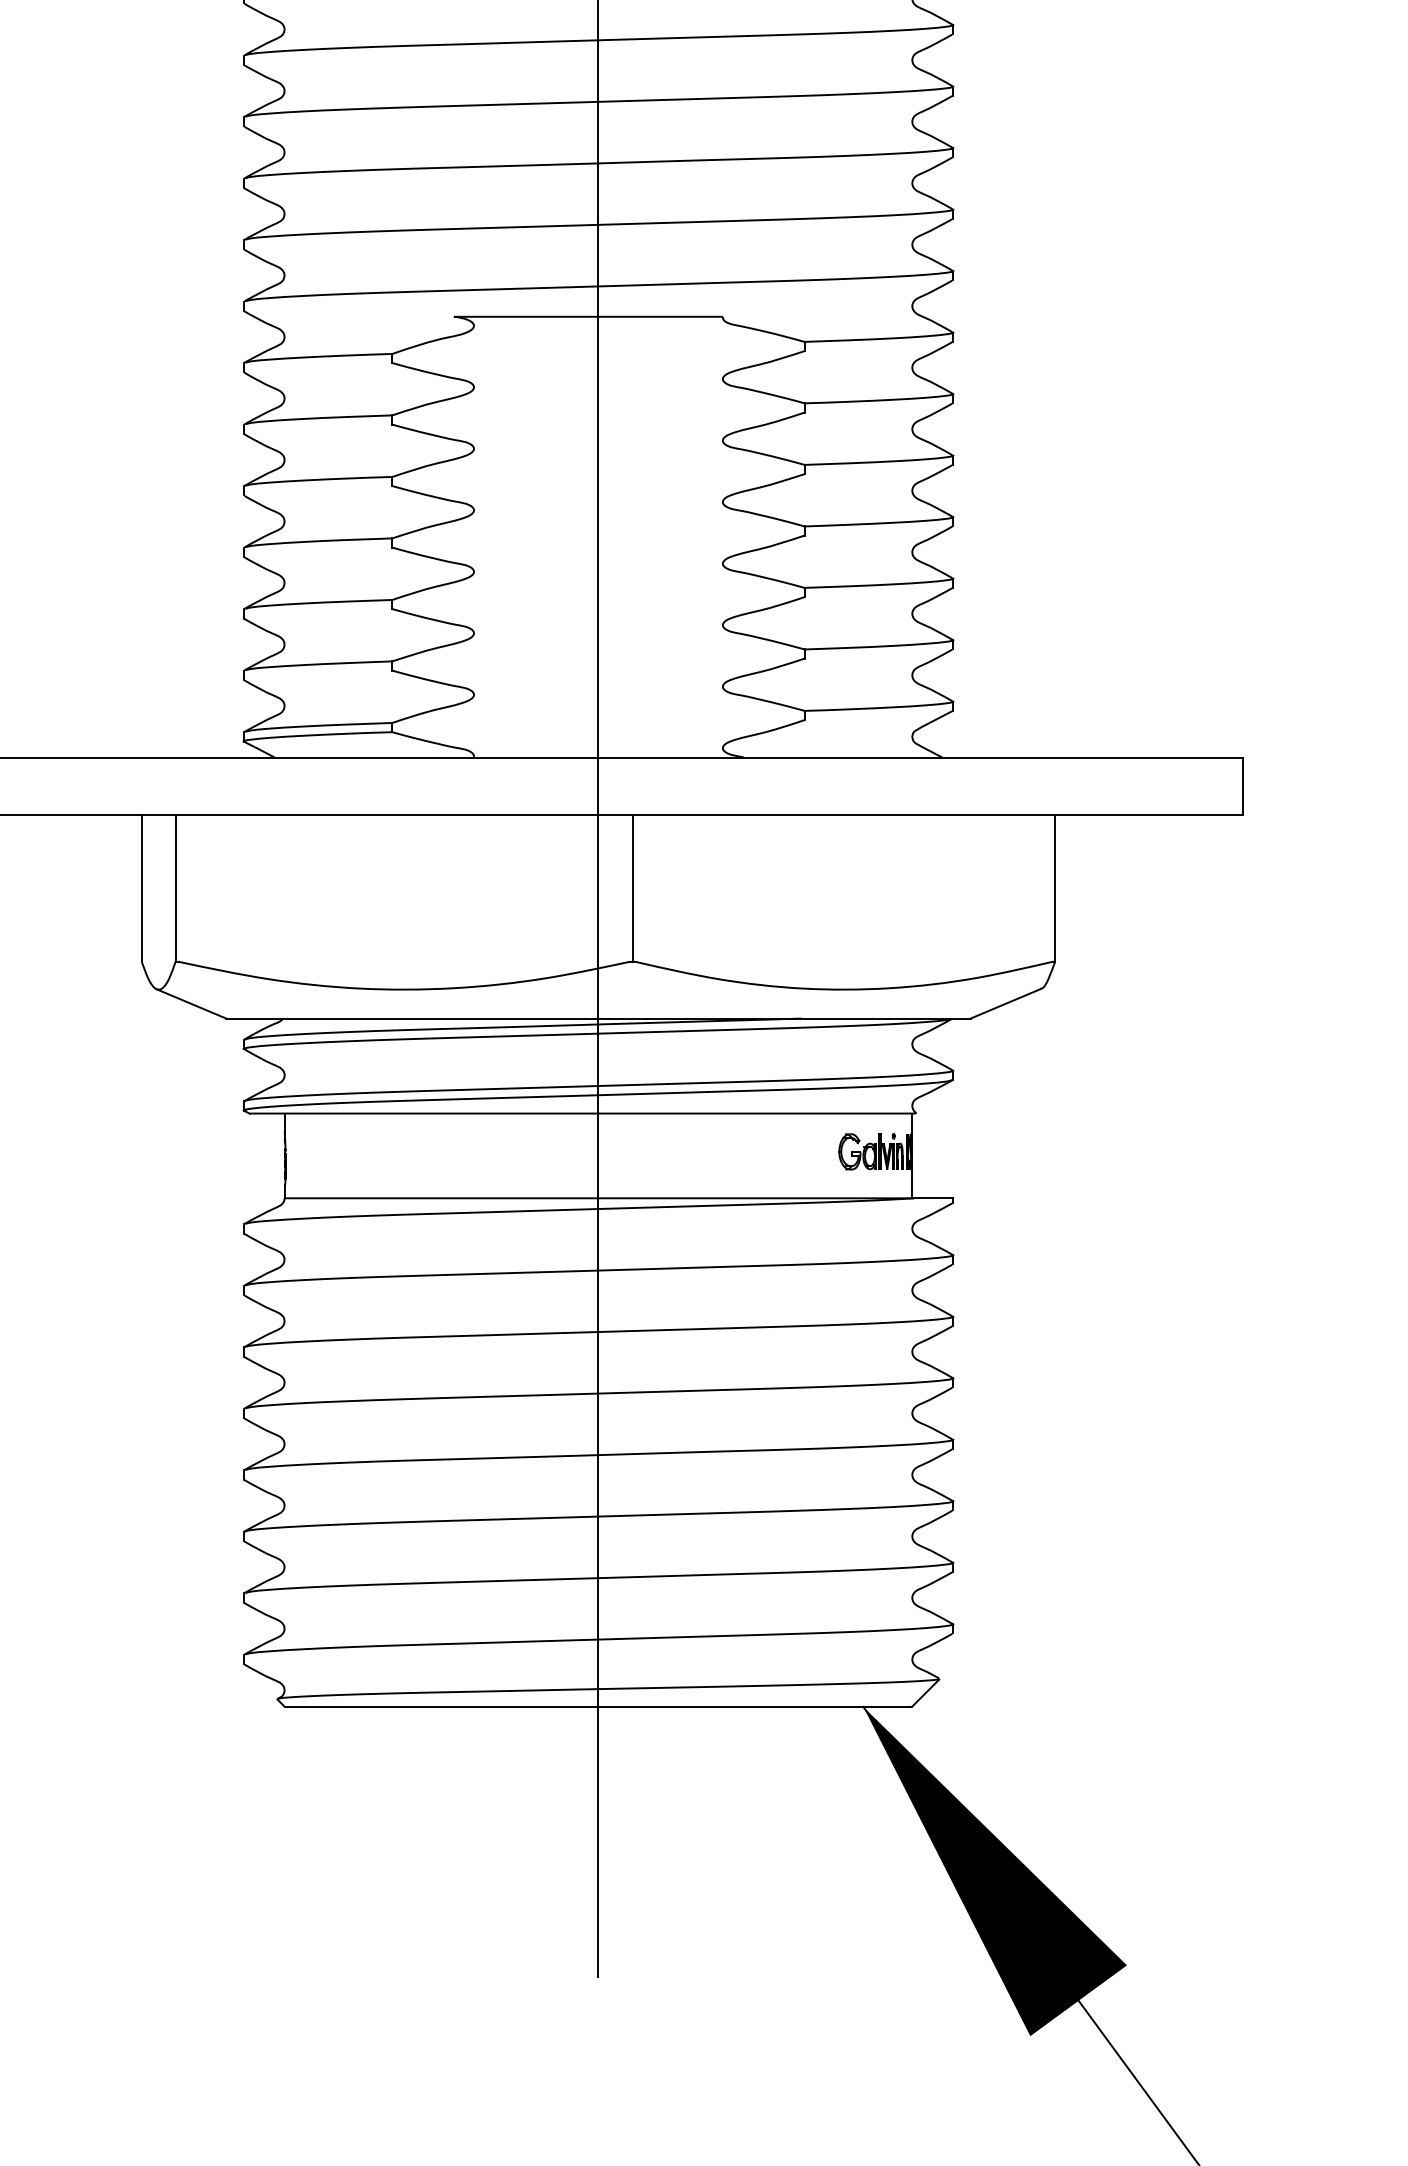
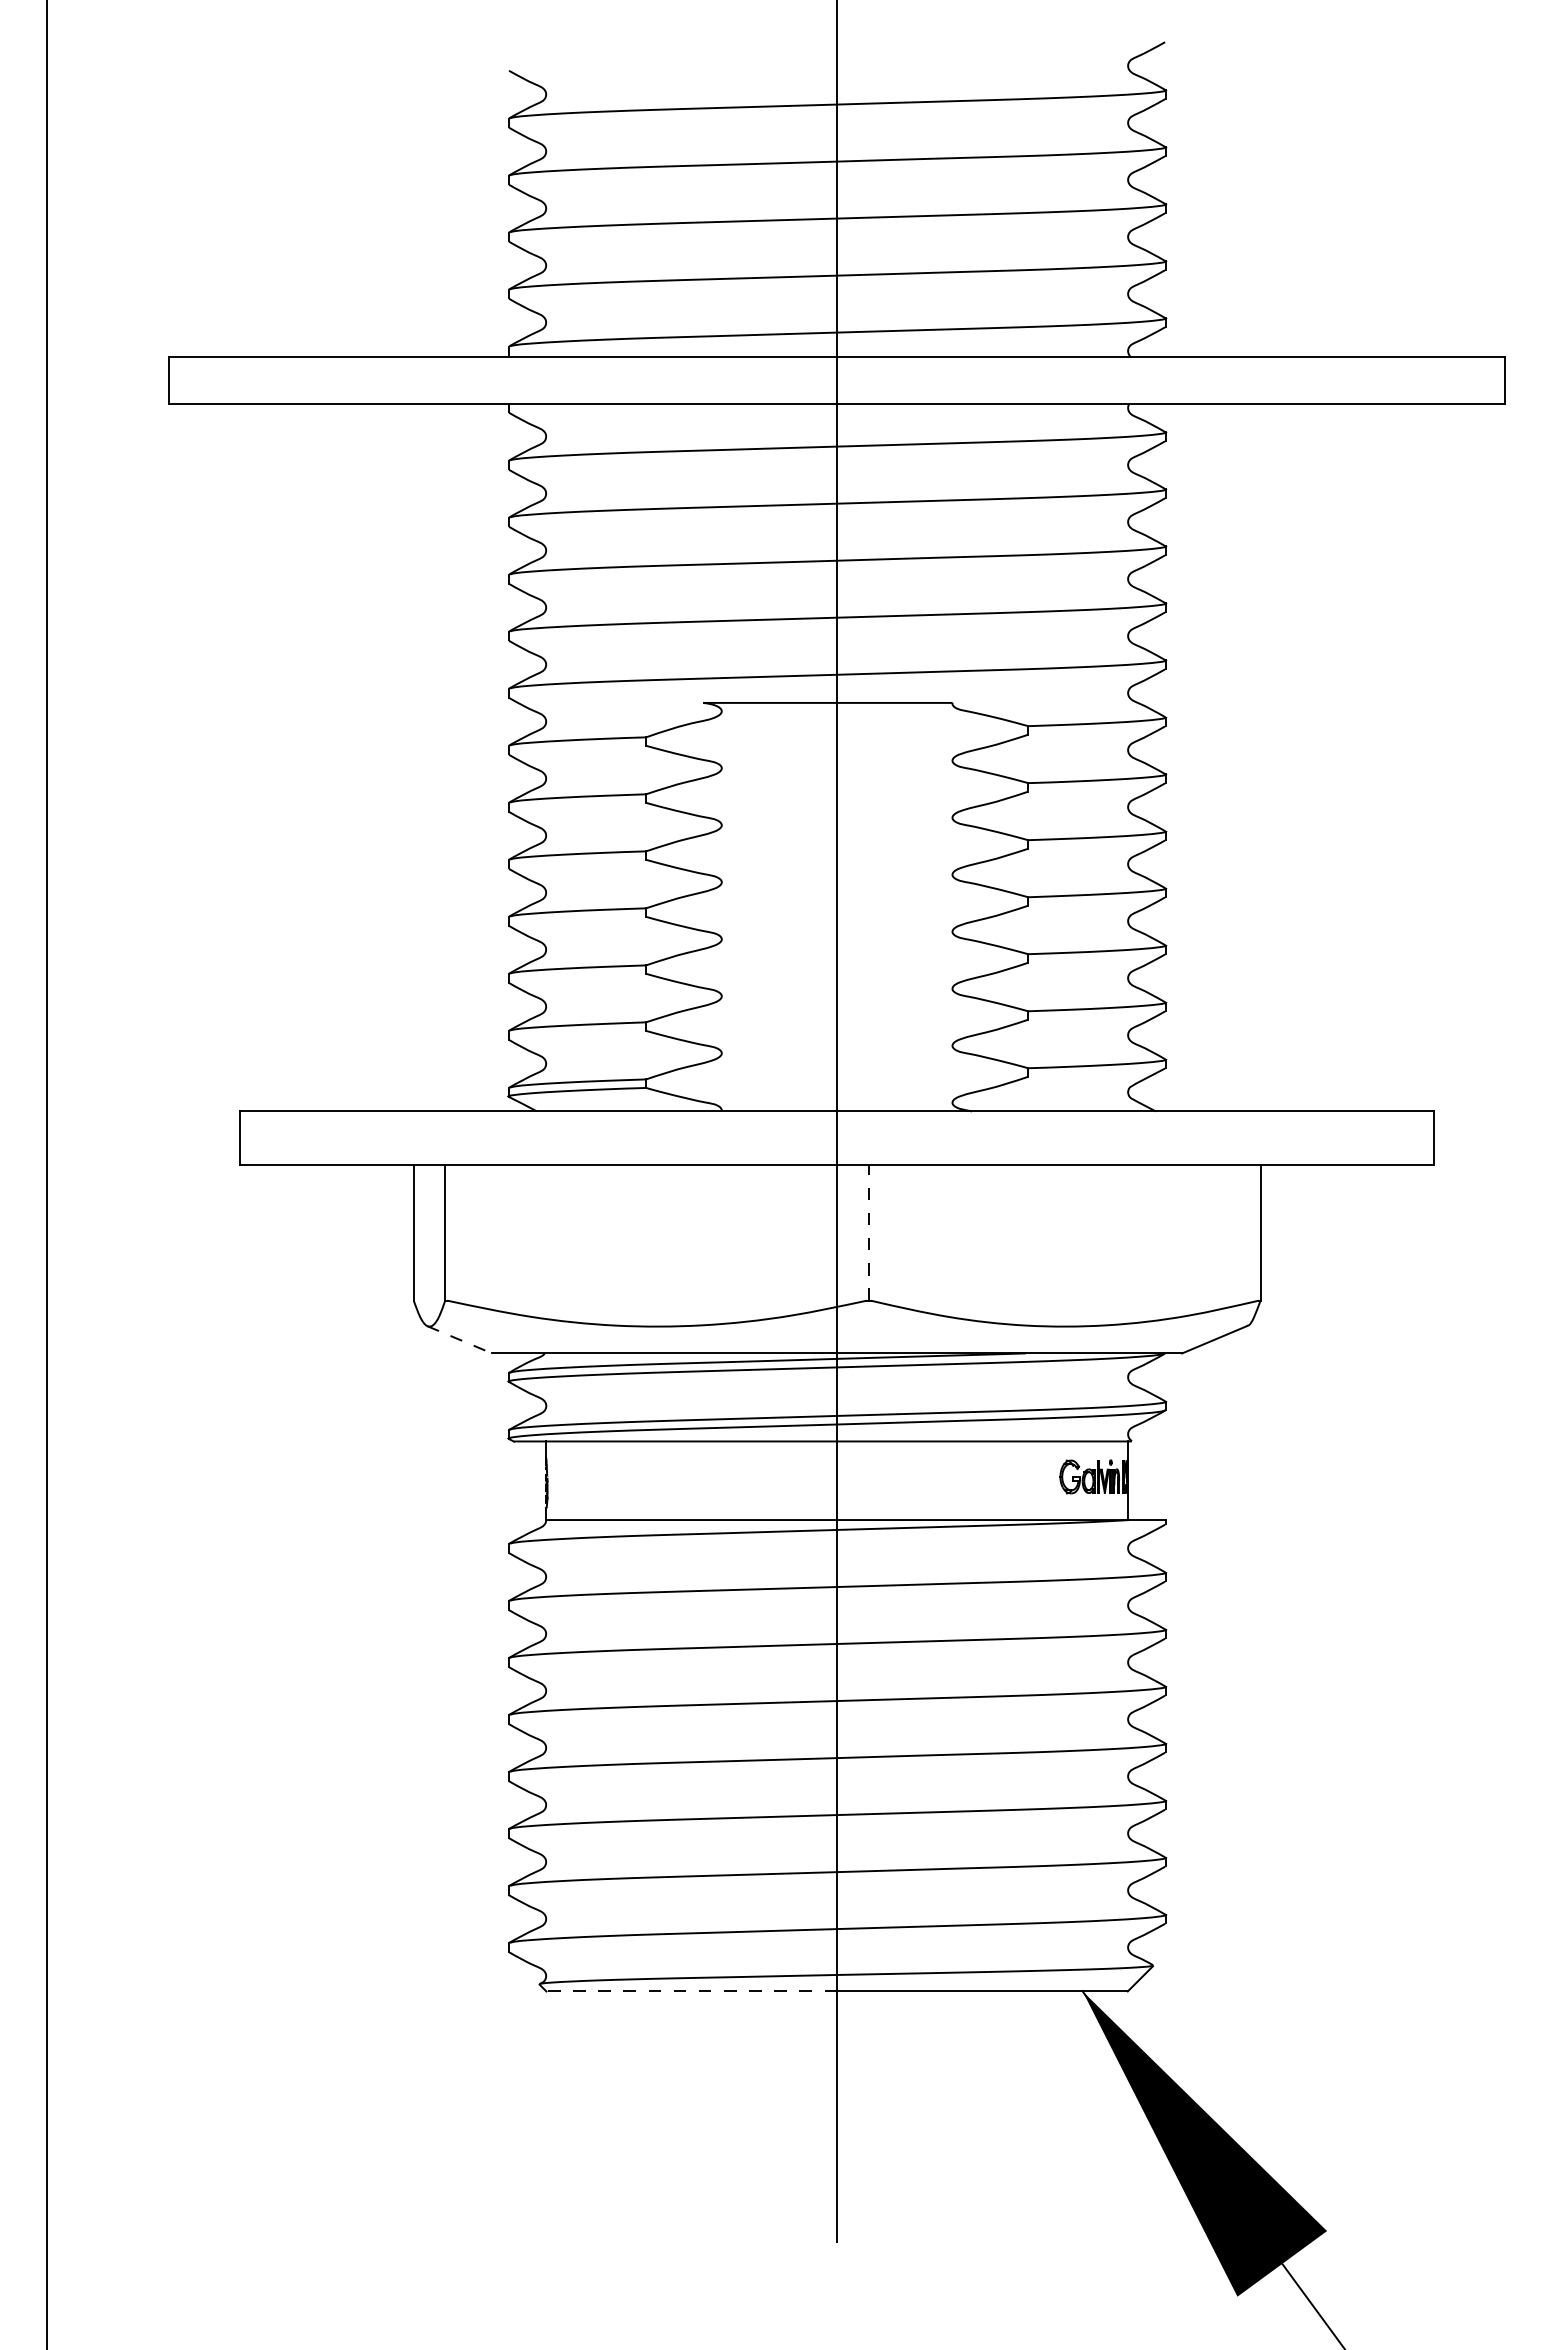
line: (632, 888) -> (868, 1232), solid -> dashed
line: (192, 1004) -> (460, 1340), solid -> dashed
line: (441, 1706) -> (691, 1991), solid -> dashed

